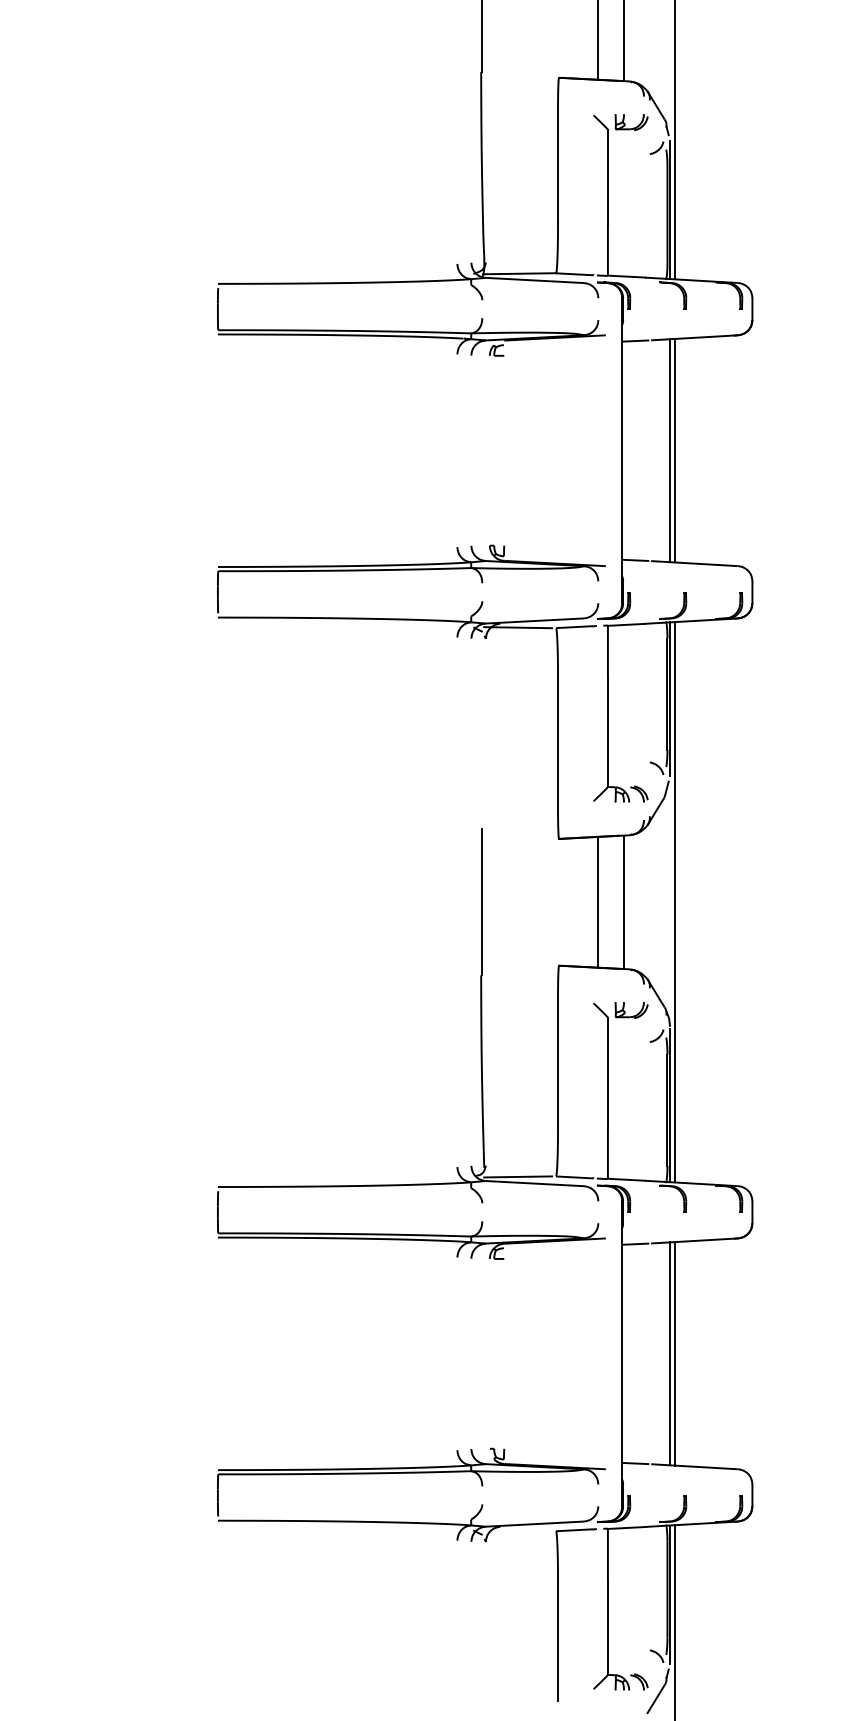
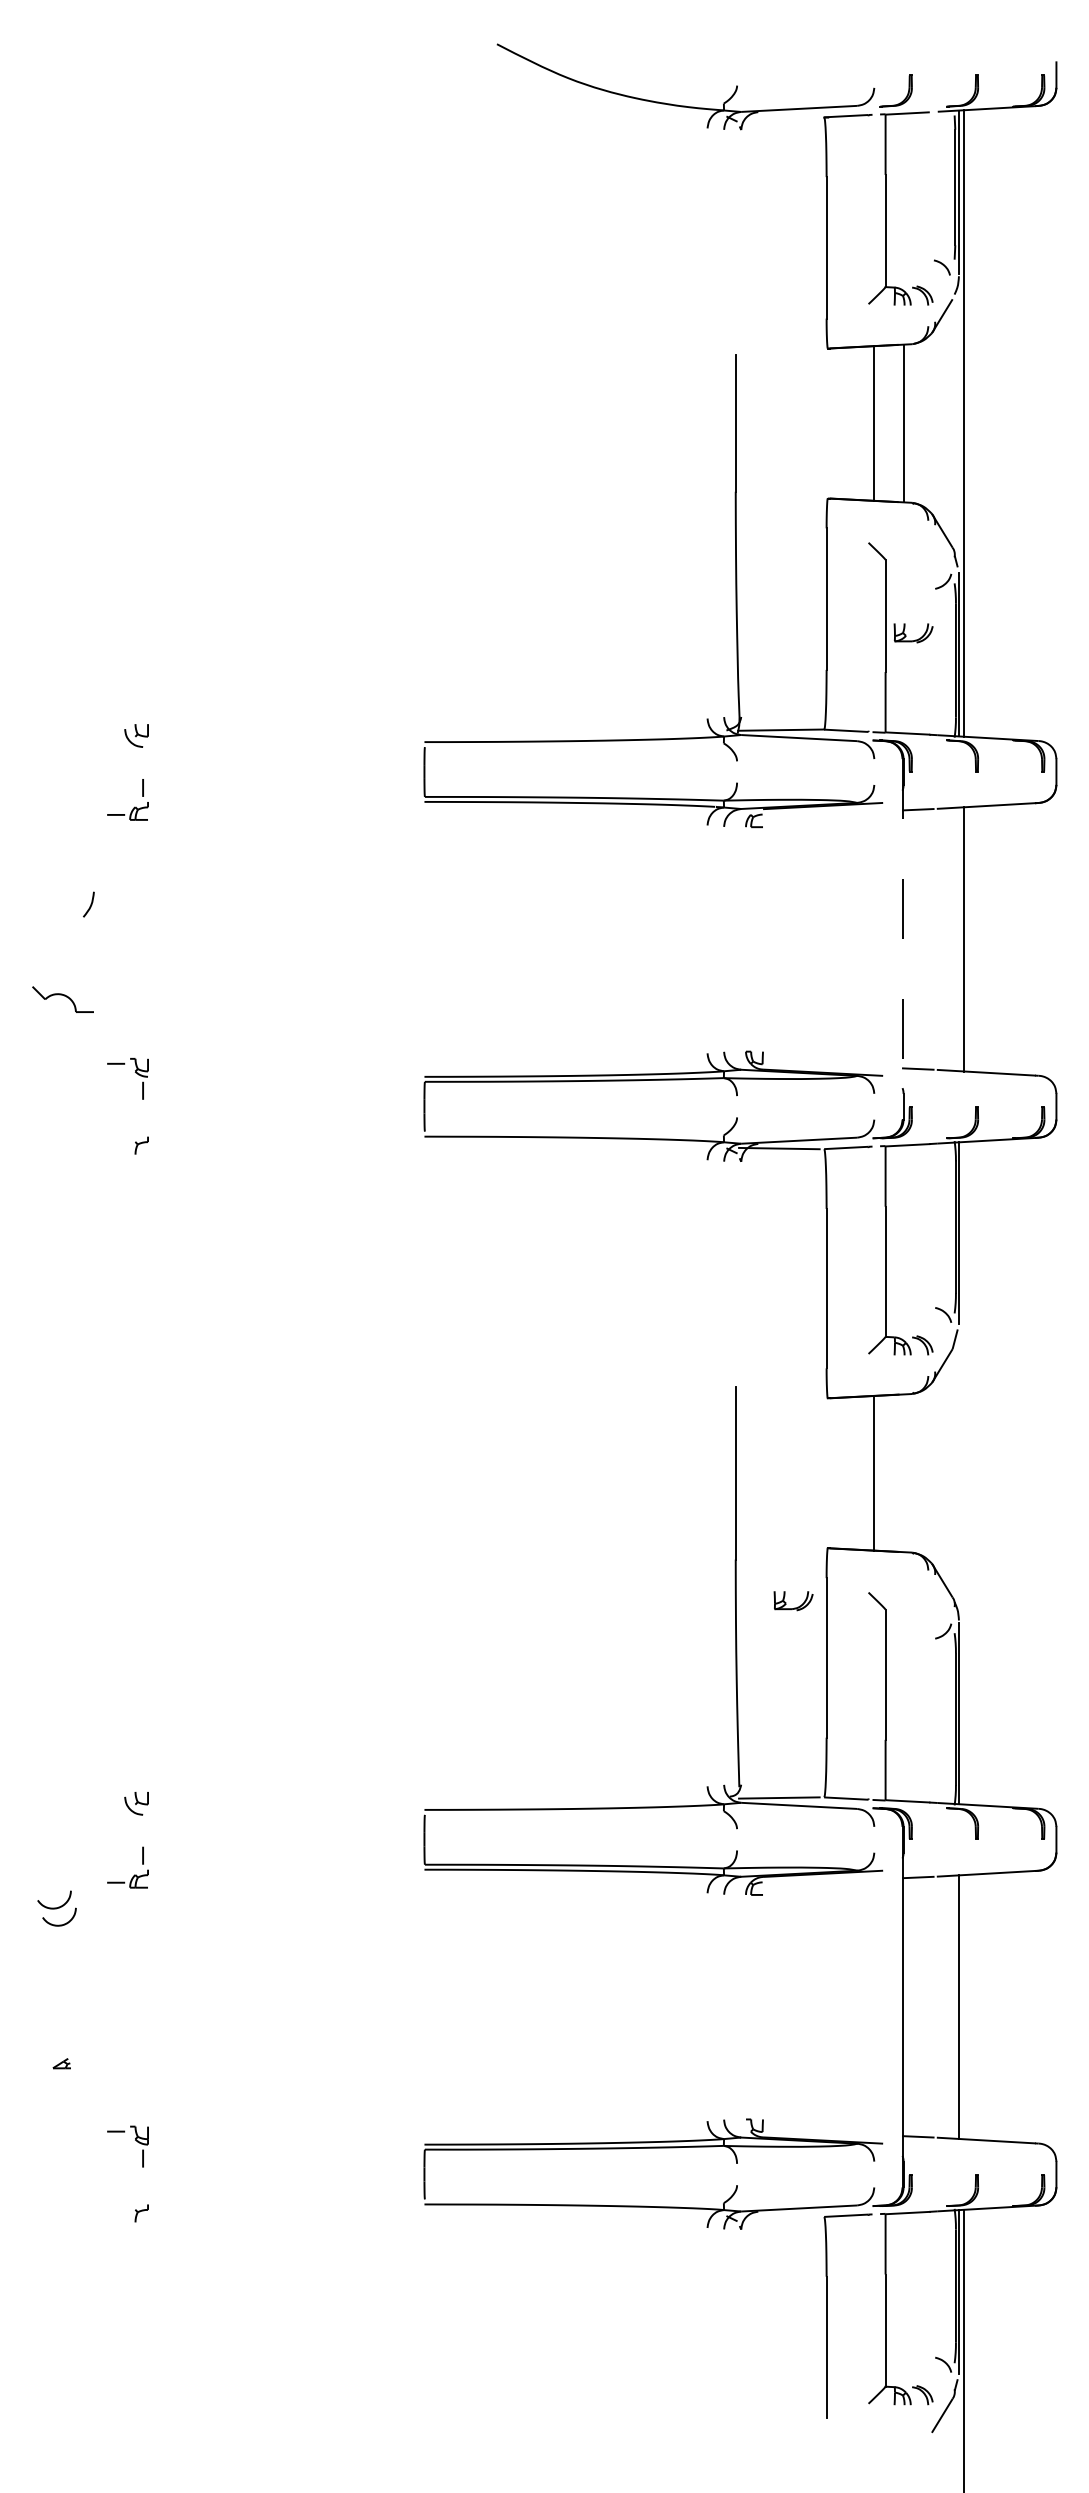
part: (633, 127) -> (915, 639), moved
line: (622, 450) -> (902, 939), solid -> dashed
line: (670, 450) -> (959, 939), removed
line: (623, 902) -> (904, 1473), removed
line: (674, 902) -> (964, 1473), removed
part: (632, 1015) -> (794, 1607), moved
line: (674, 1354) -> (964, 2007), removed

